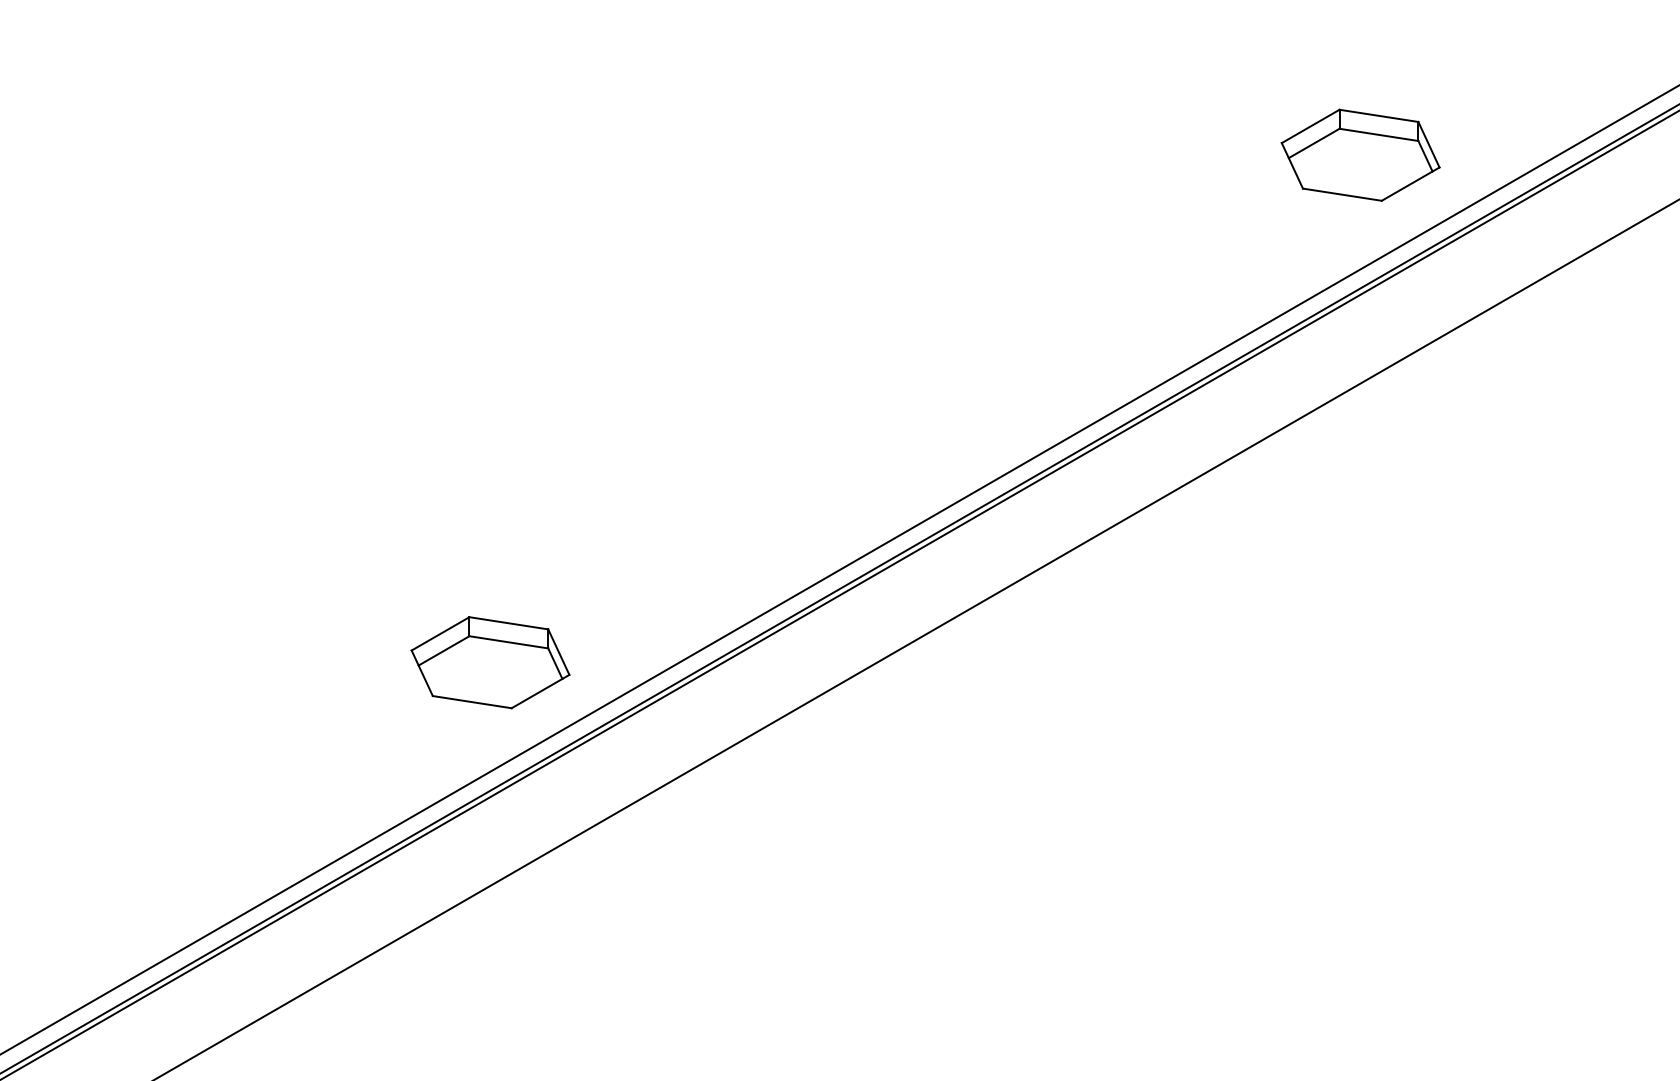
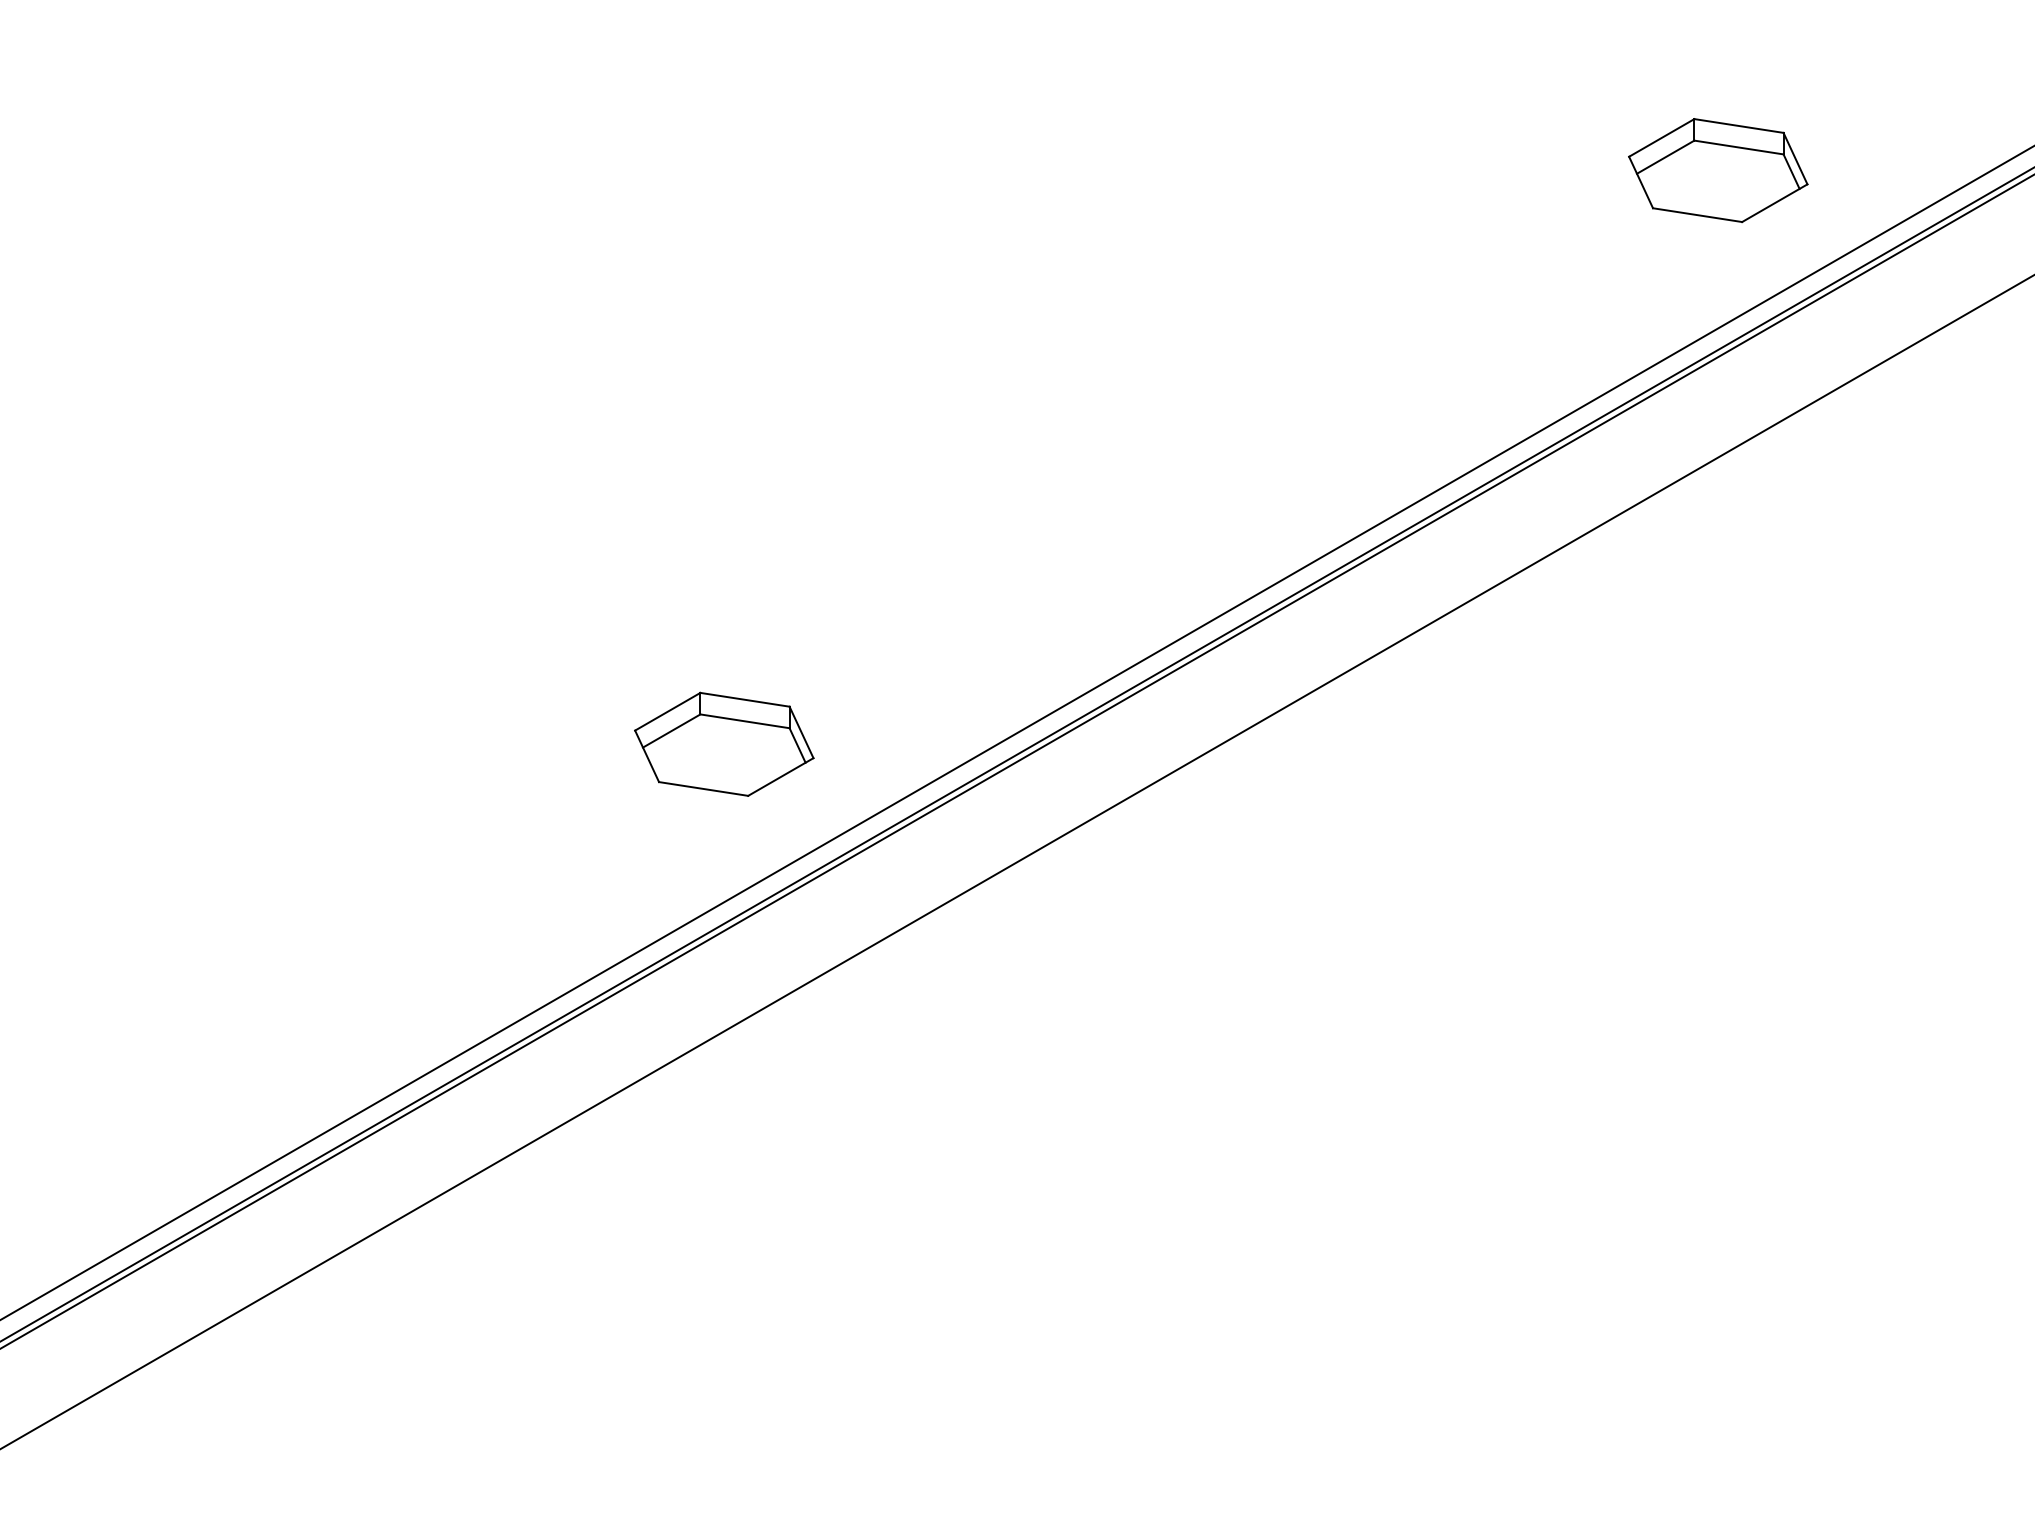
part: (1360, 155) -> (1718, 170), moved
part: (490, 661) -> (724, 743), moved

